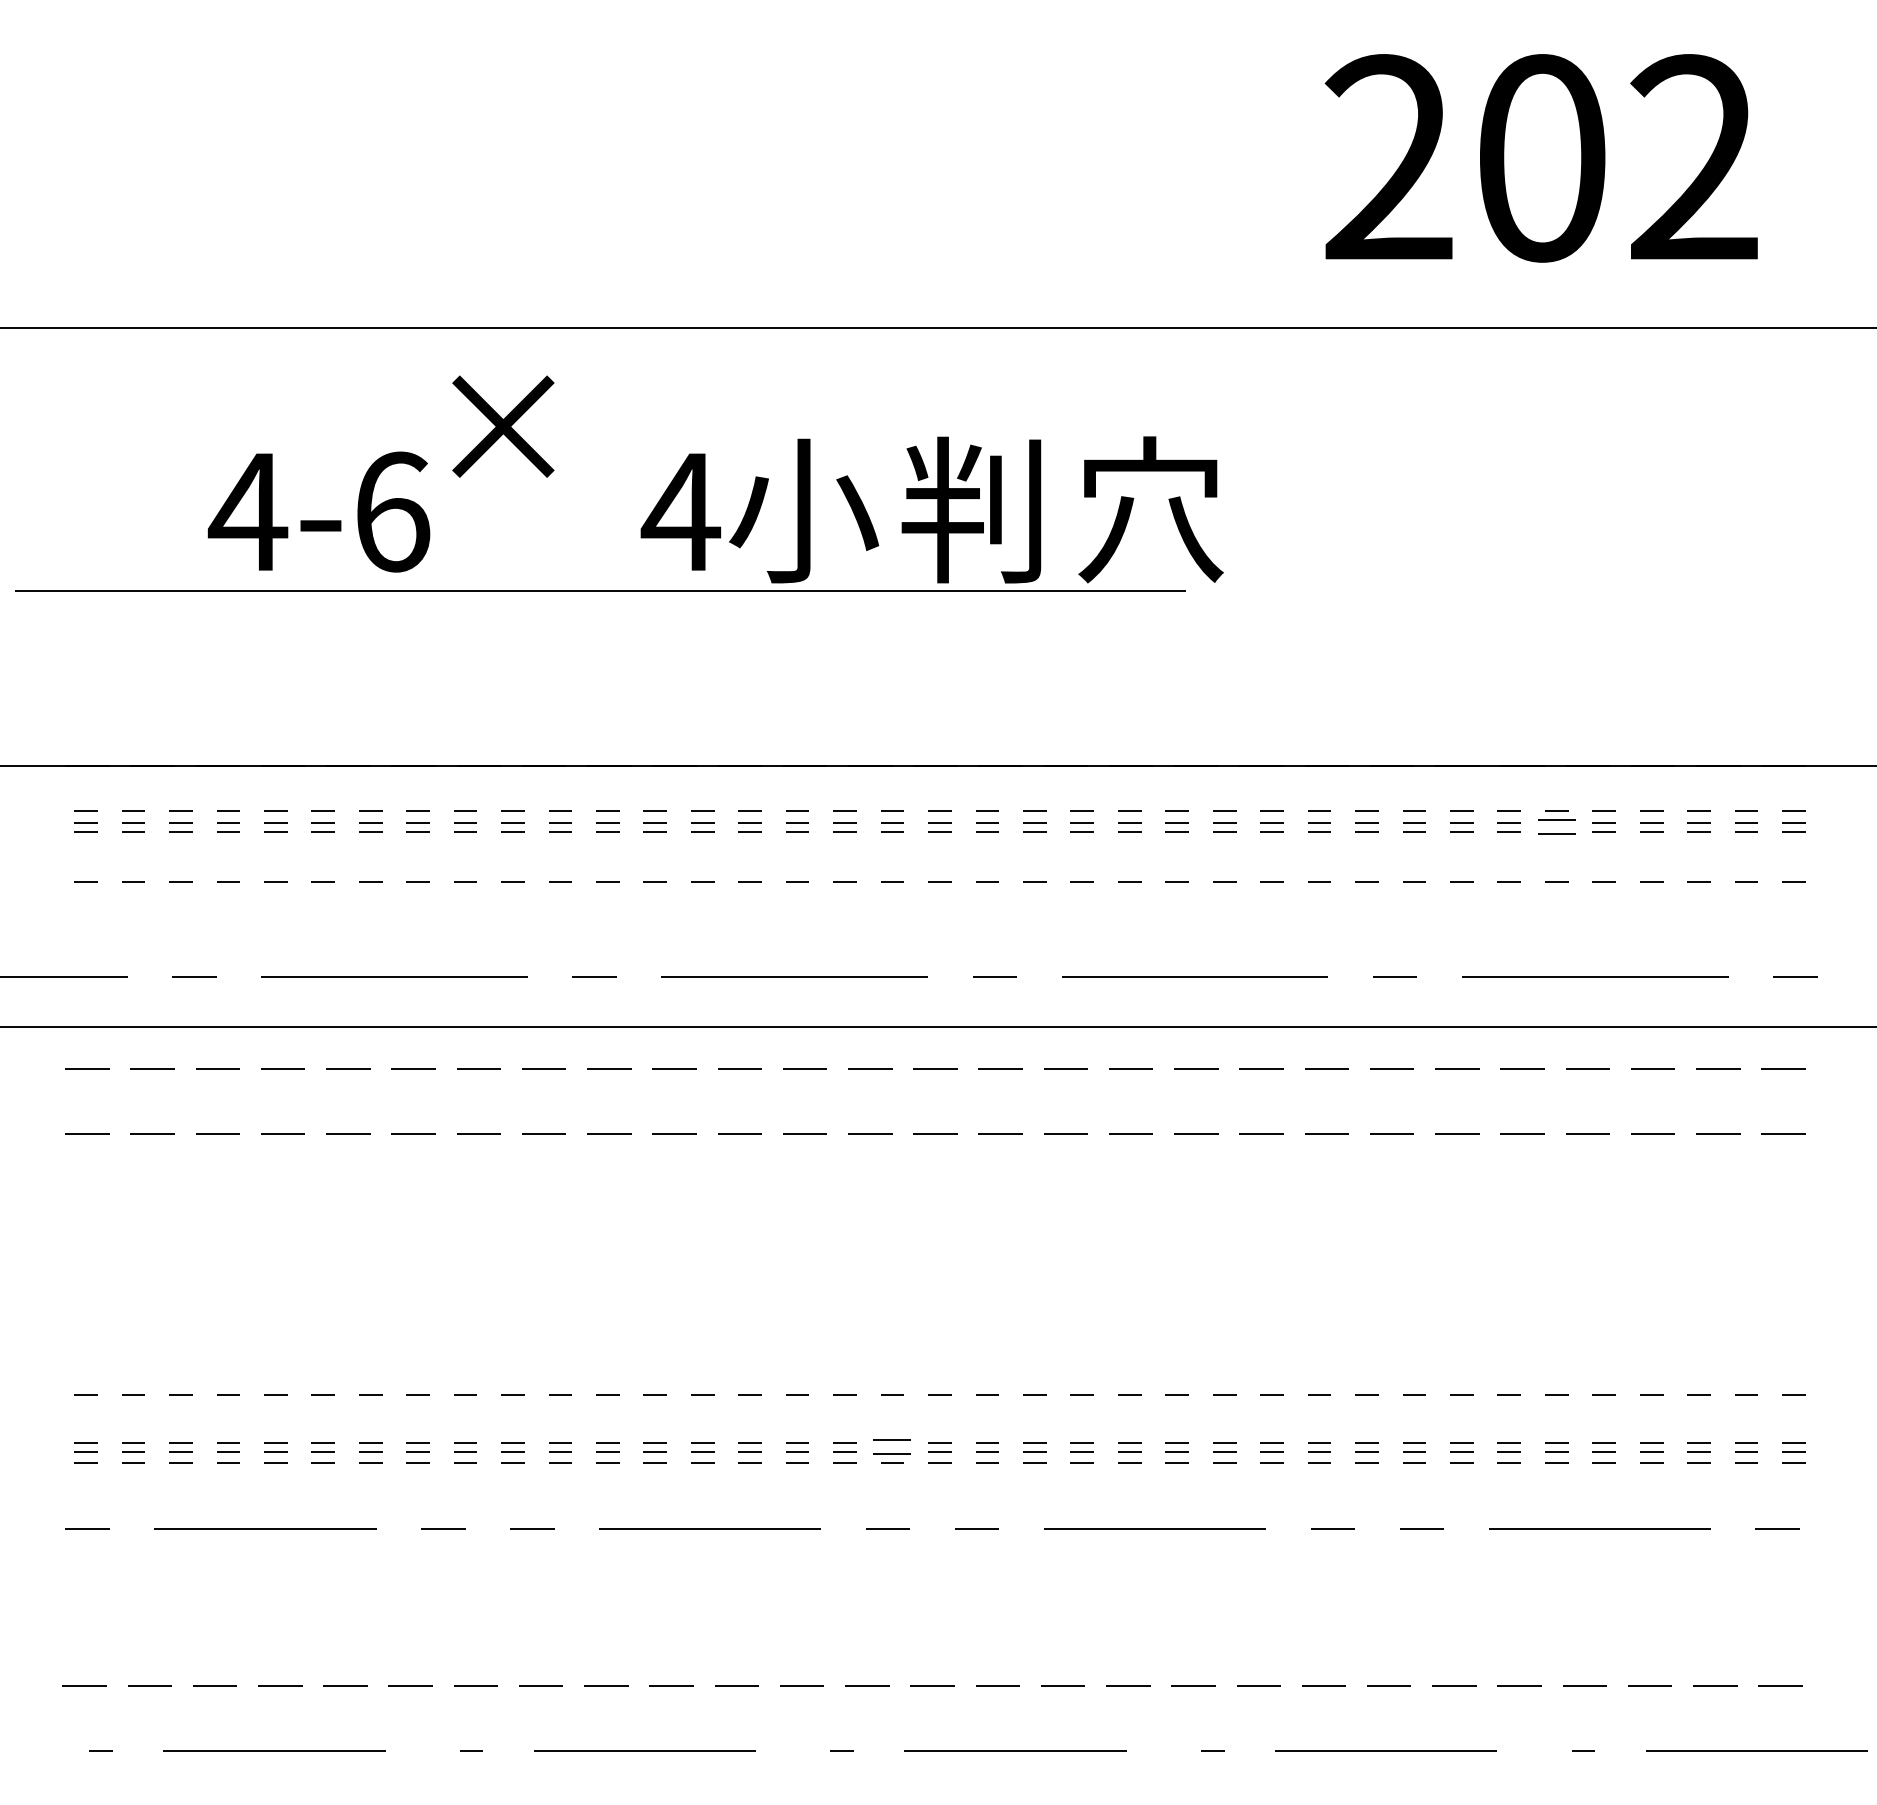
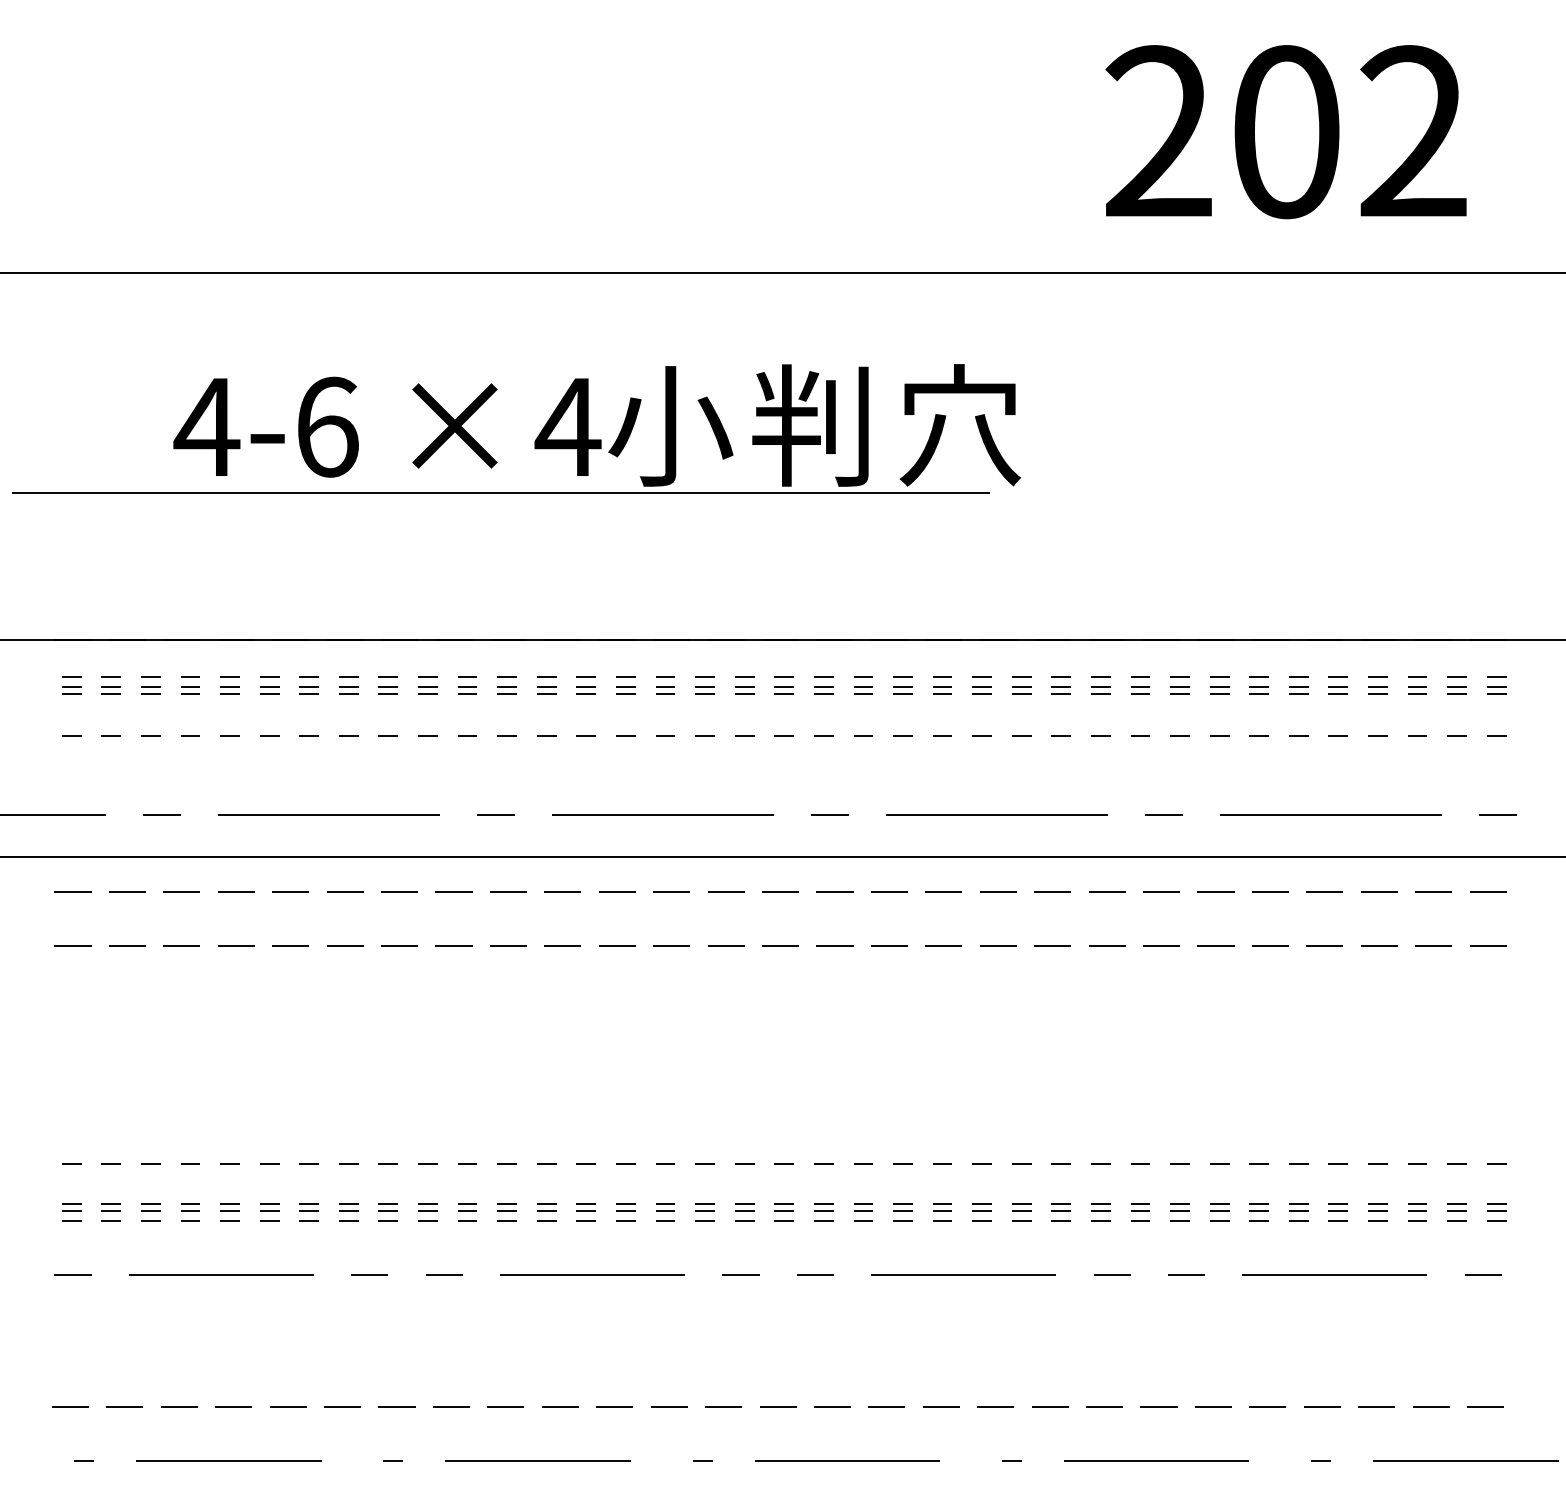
text: (502, 426) -> (454, 425), moved
part: (1556, 827) -> (1298, 690), size x0.62
part: (892, 1447) -> (744, 1207), size x0.62

